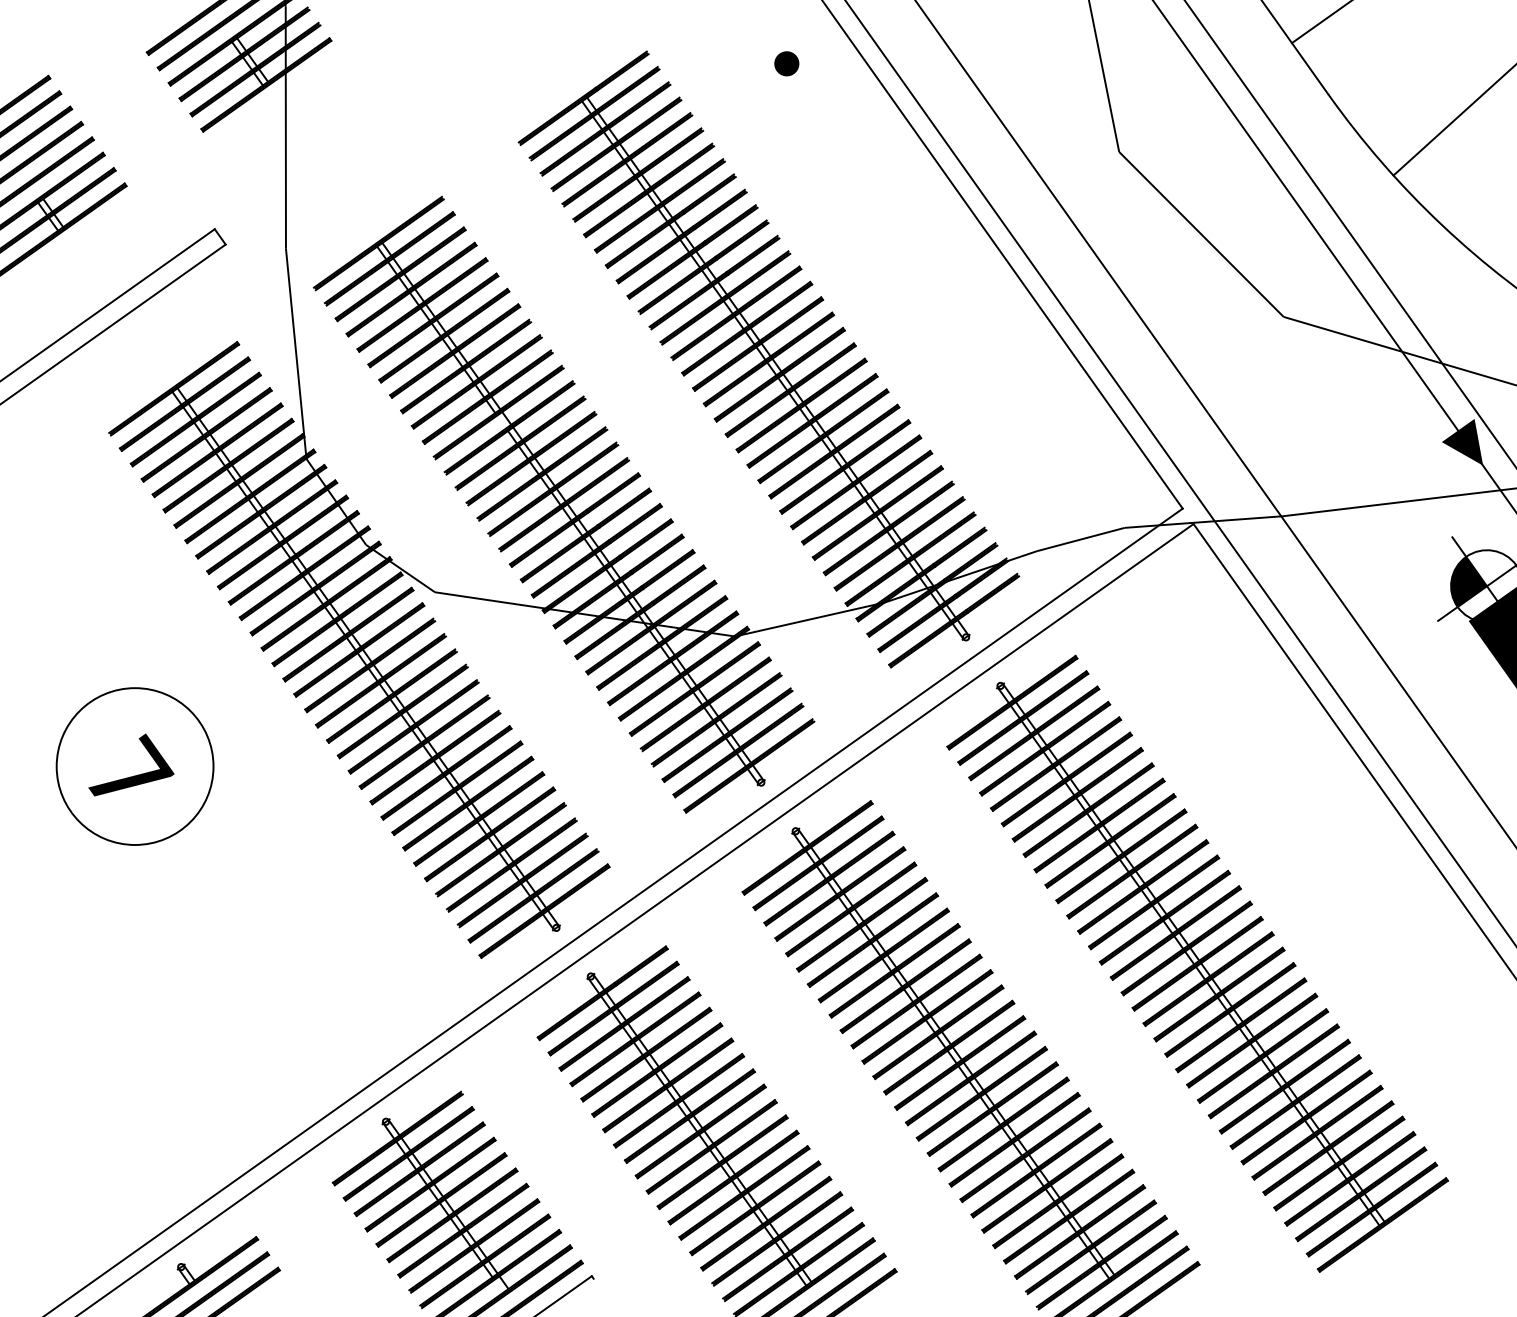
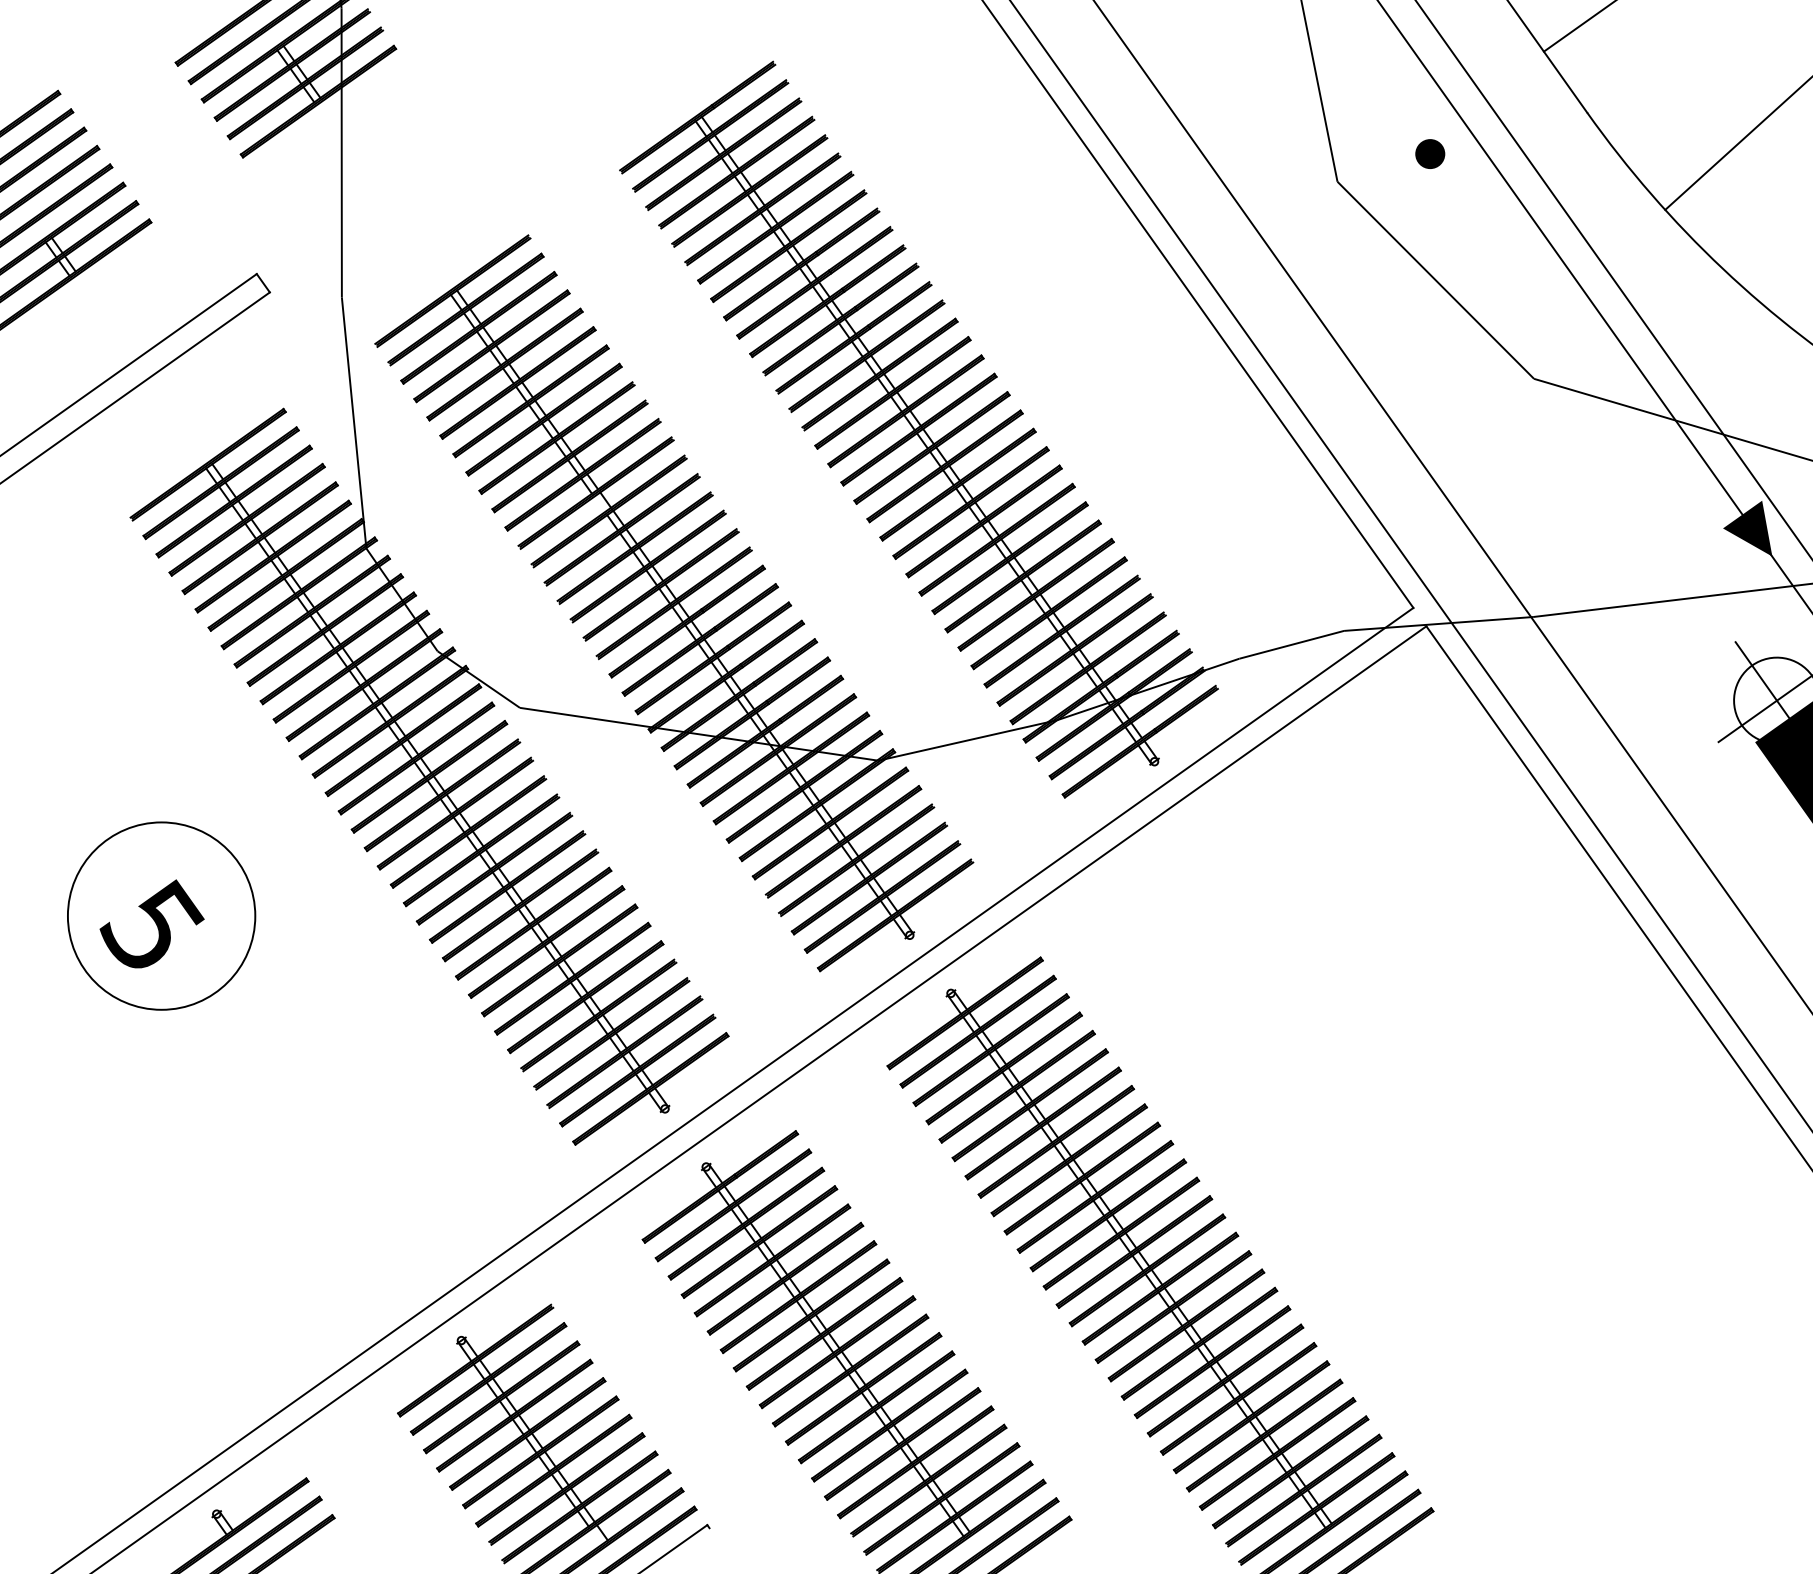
part: (786, 63) -> (1429, 153), moved
fill: (1469, 581) -> (1756, 694), removed
text: (128, 771) -> (153, 922), 7 -> 5
part: (1197, 963) -> (1431, 1151), removed

